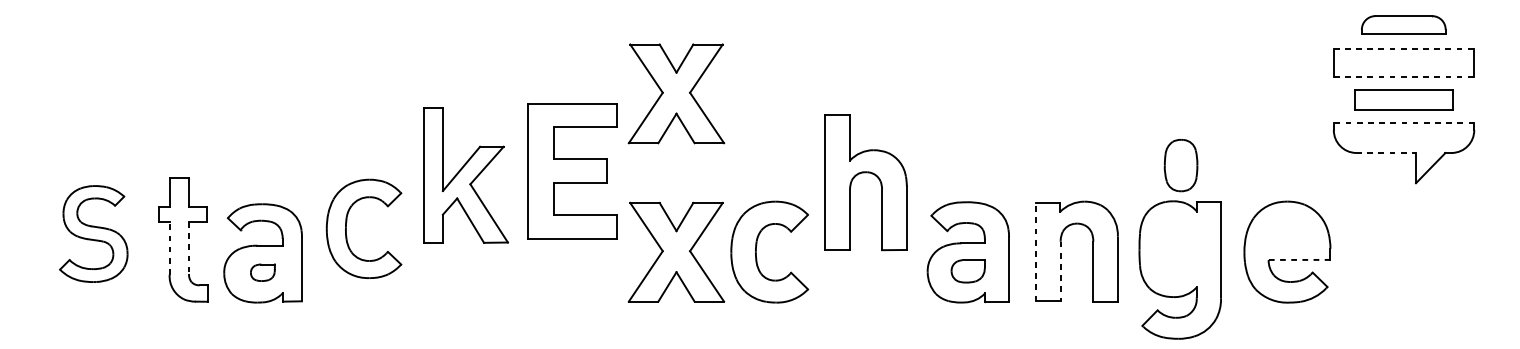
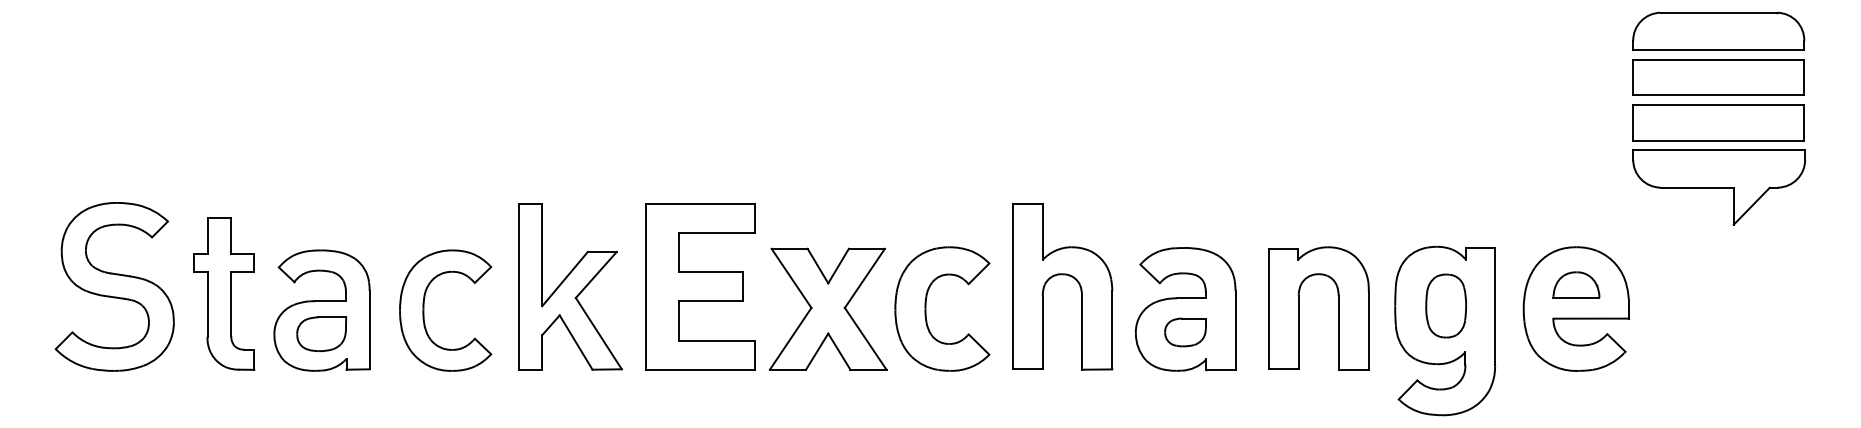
part: (1403, 24) -> (1718, 30), size x1.67
line: (1403, 48) -> (1718, 59), dashed -> solid
line: (1403, 77) -> (1718, 95), dashed -> solid
part: (675, 93) -> (827, 114), removed
part: (1403, 99) -> (1718, 122), size x1.43
line: (1404, 122) -> (1719, 150), dashed -> solid
line: (1386, 152) -> (1697, 187), dashed -> solid
part: (1180, 165) -> (1445, 305), moved
part: (572, 170) -> (700, 286), moved
part: (866, 173) -> (1062, 275), moved
part: (466, 174) -> (570, 286), moved
part: (346, 228) -> (424, 310), moved
part: (1287, 232) -> (1576, 284), added
part: (93, 233) -> (114, 286), size x1.43
line: (169, 248) -> (207, 304), dashed -> solid
line: (189, 248) -> (231, 304), dashed -> solid
line: (1036, 251) -> (1268, 308), dashed -> solid
line: (1299, 259) -> (1591, 318), dashed -> solid
part: (262, 272) -> (321, 334), size x1.67
line: (1060, 272) -> (1298, 333), dashed -> solid

